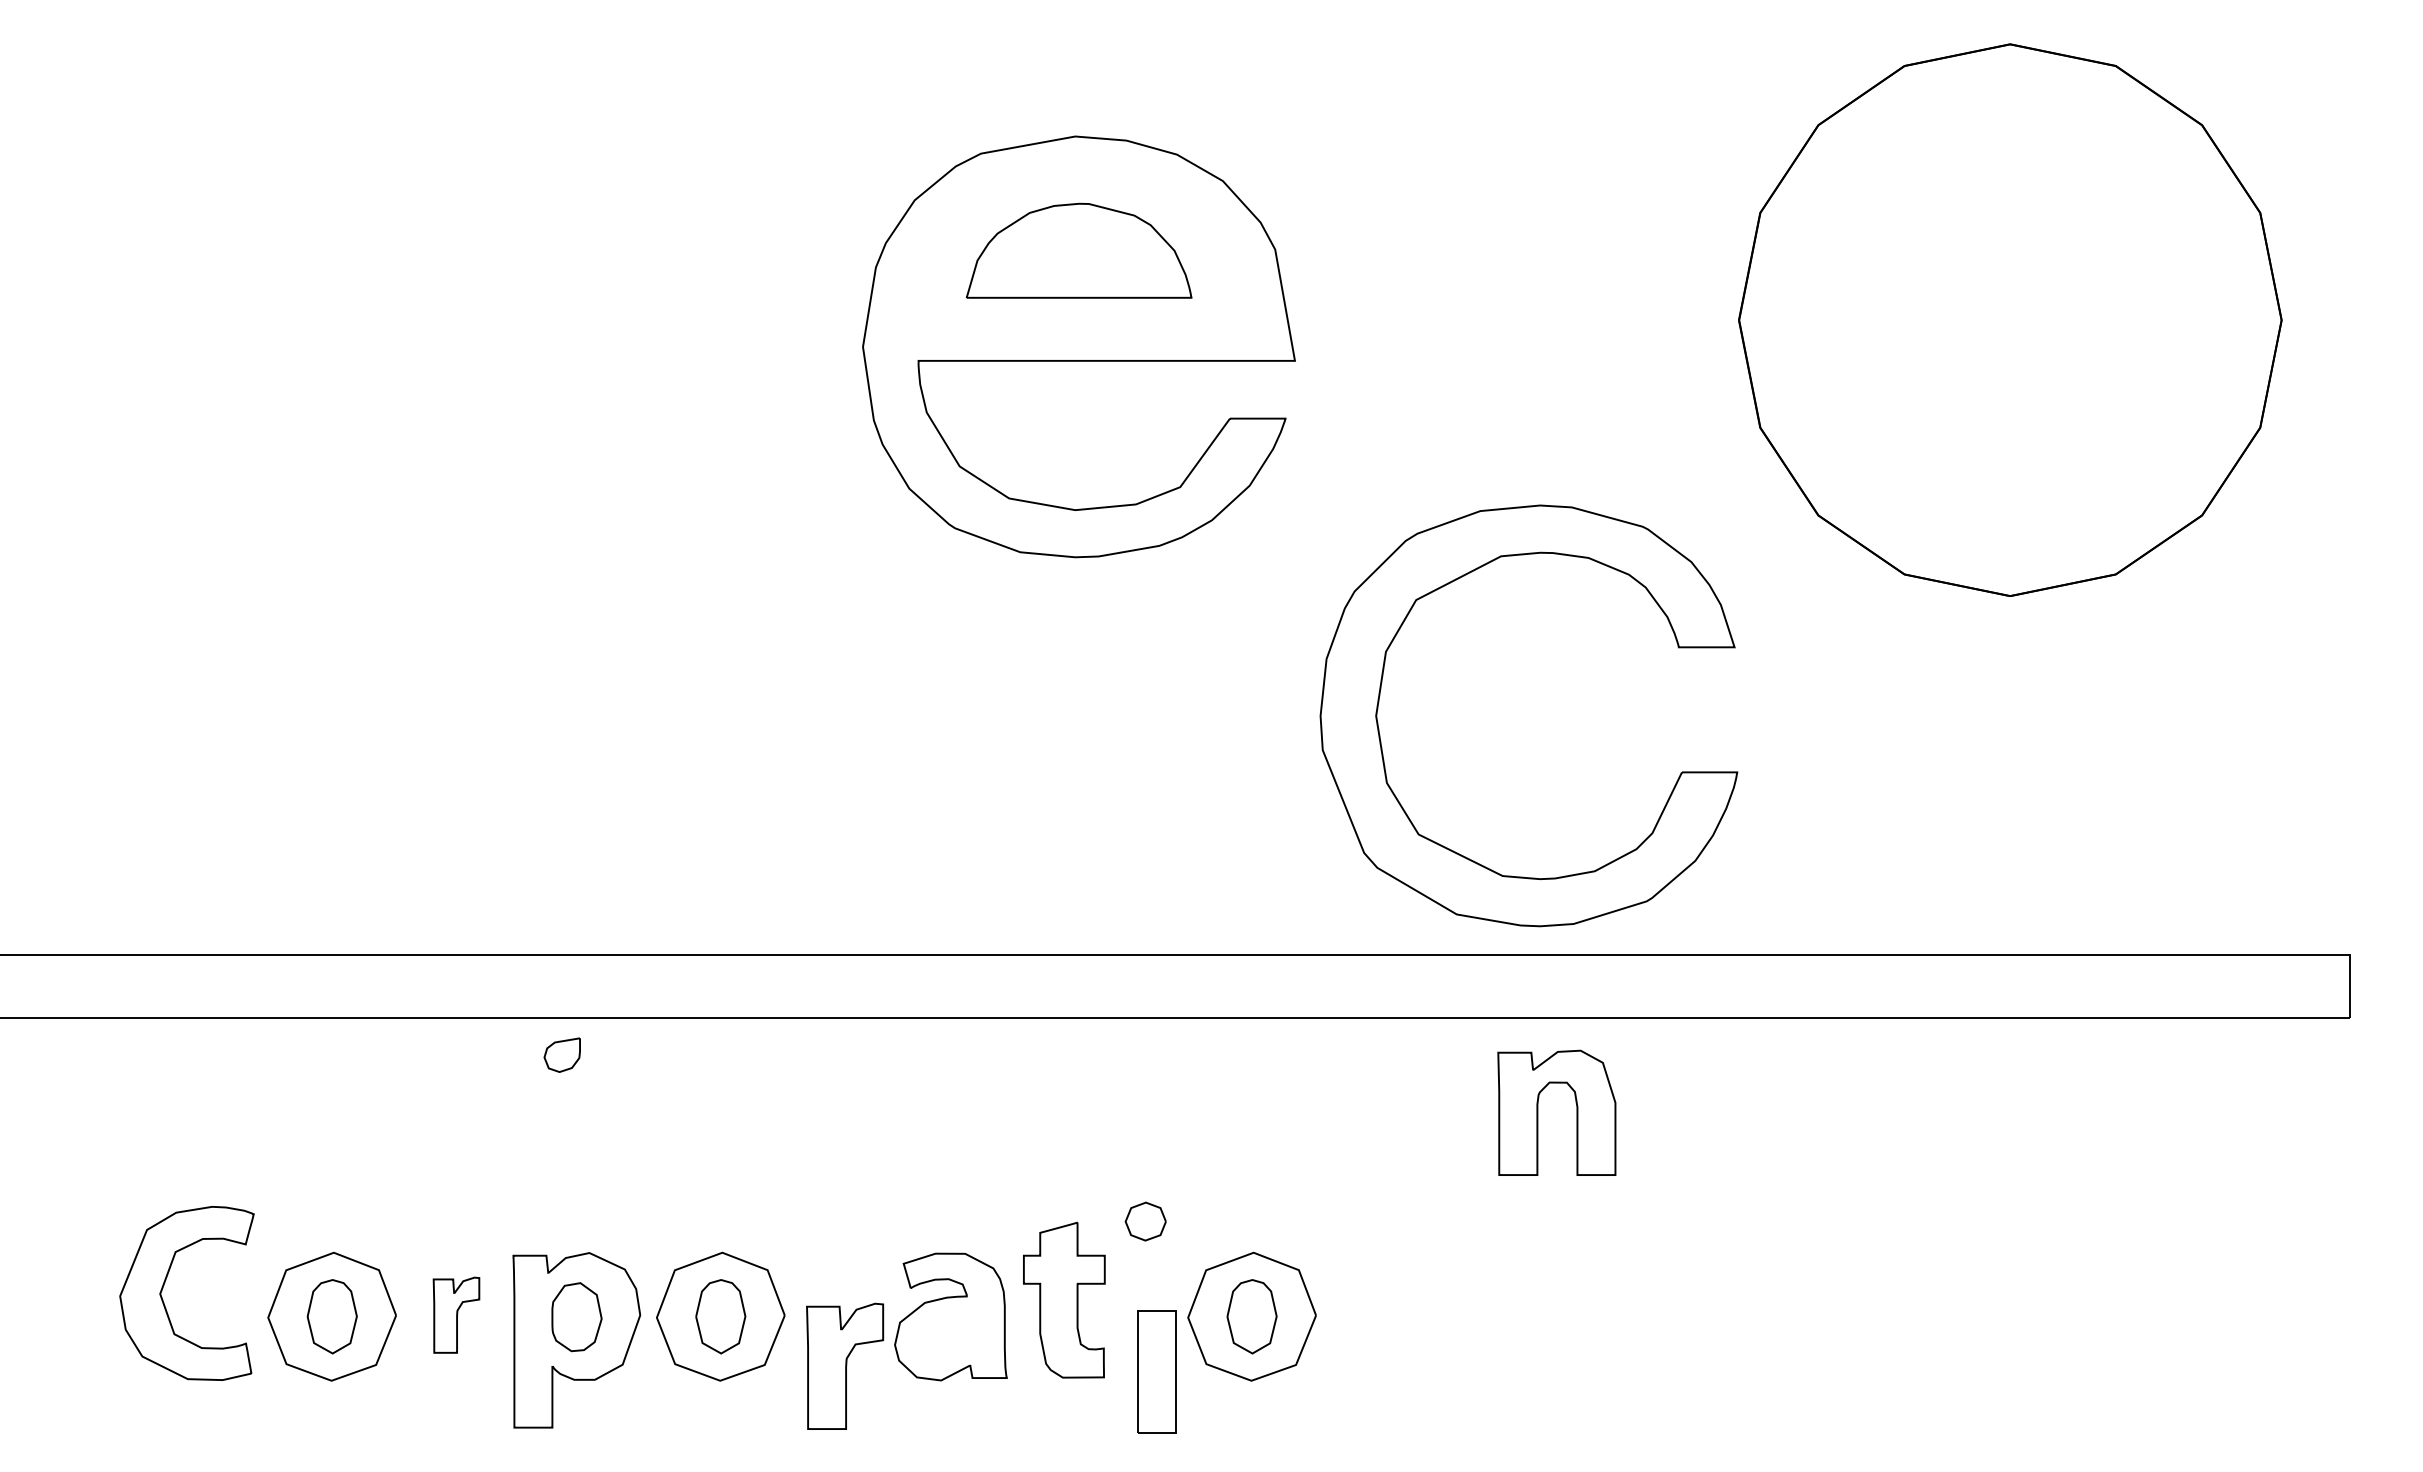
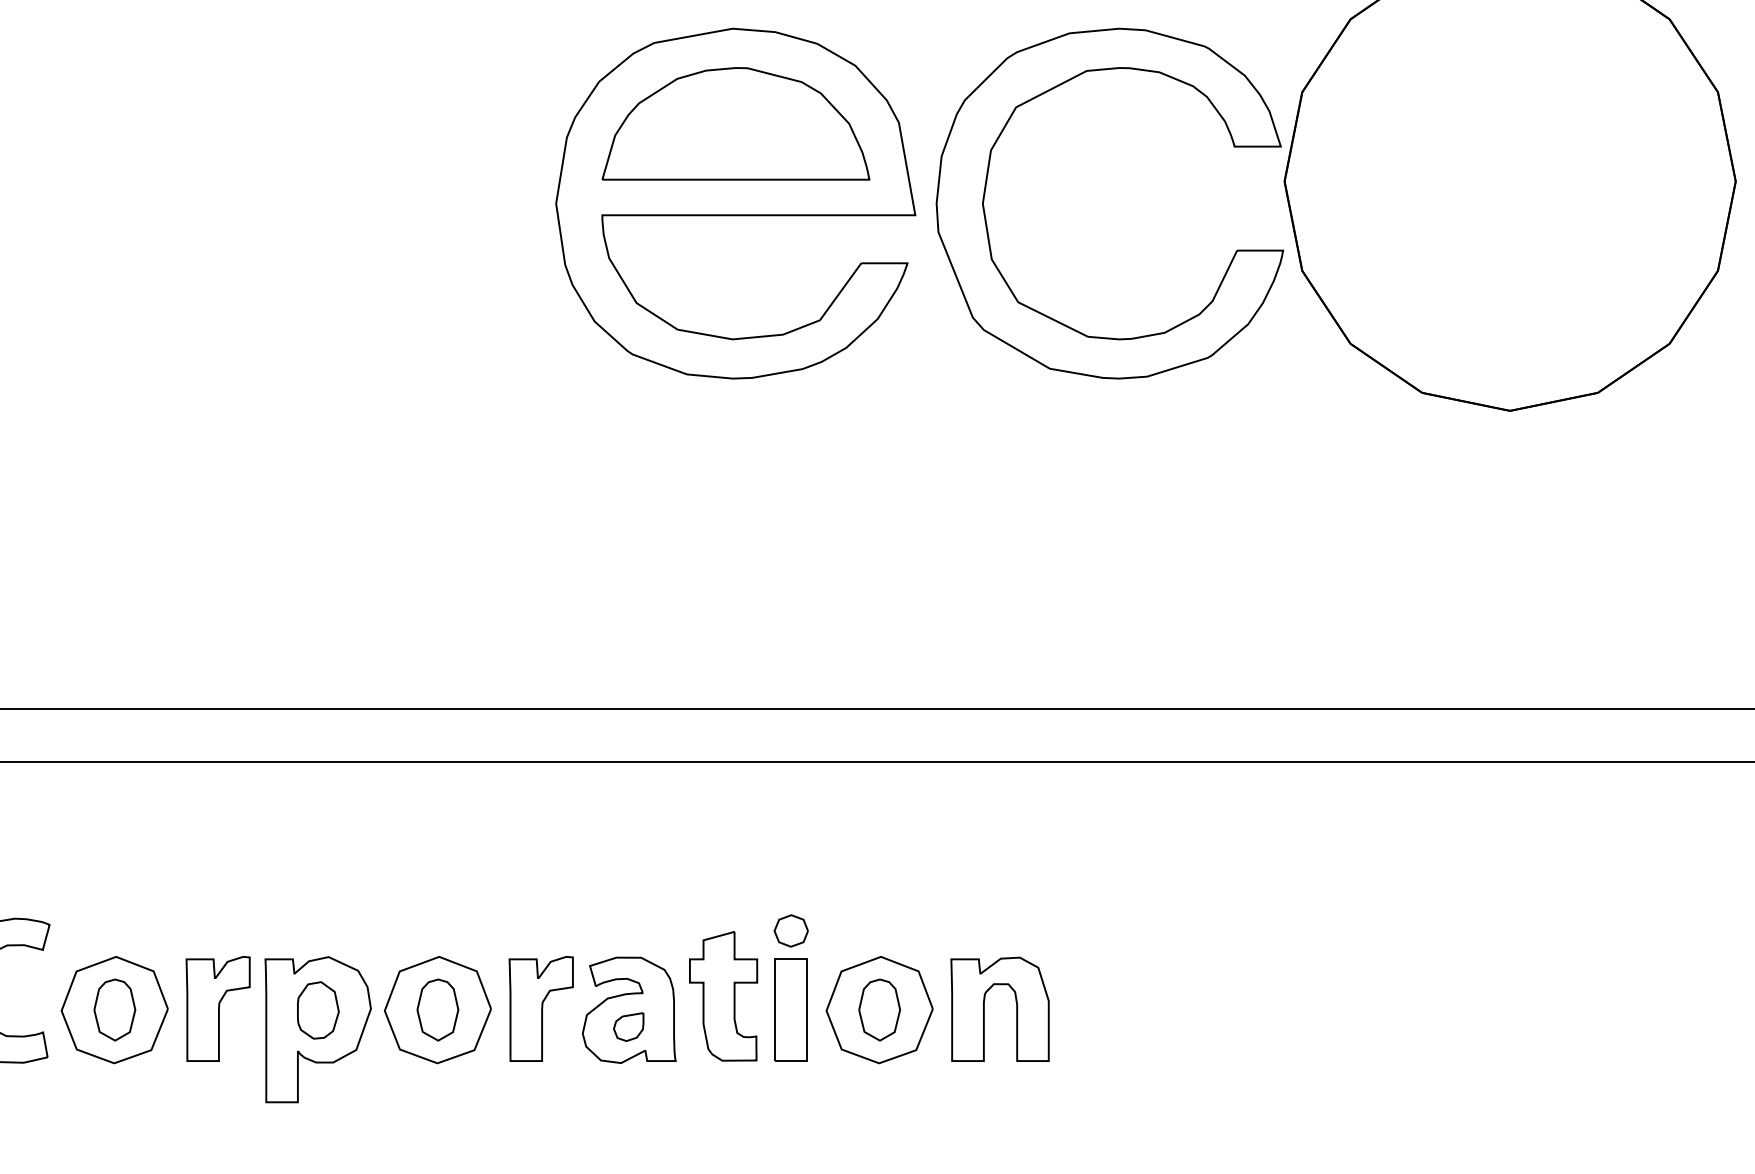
part: (1078, 250) -> (735, 123), size x1.43
part: (1380, 696) -> (986, 187), moved
part: (561, 1054) -> (628, 1026), moved
part: (1538, 1112) -> (984, 1009), moved
part: (456, 1314) -> (218, 1008), size x1.67
part: (845, 1365) -> (541, 1008), moved
part: (1156, 1371) -> (791, 1009), moved

